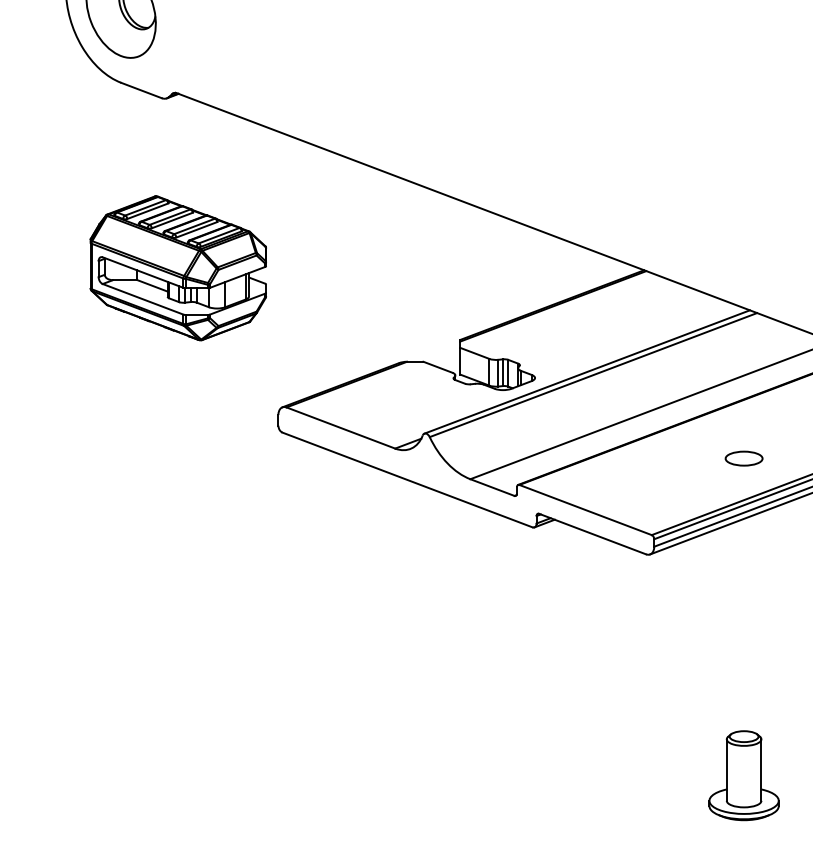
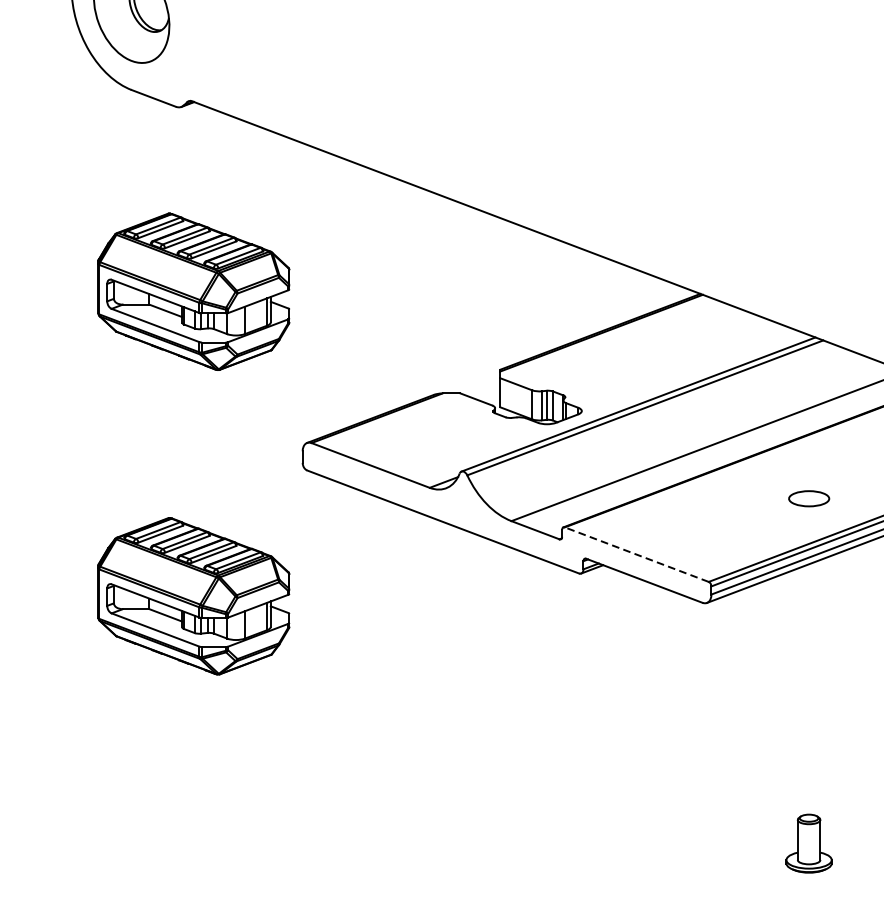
line: (585, 510) -> (636, 555), solid -> dashed
part: (177, 548) -> (192, 596), added
part: (743, 775) -> (808, 843), size x0.6

